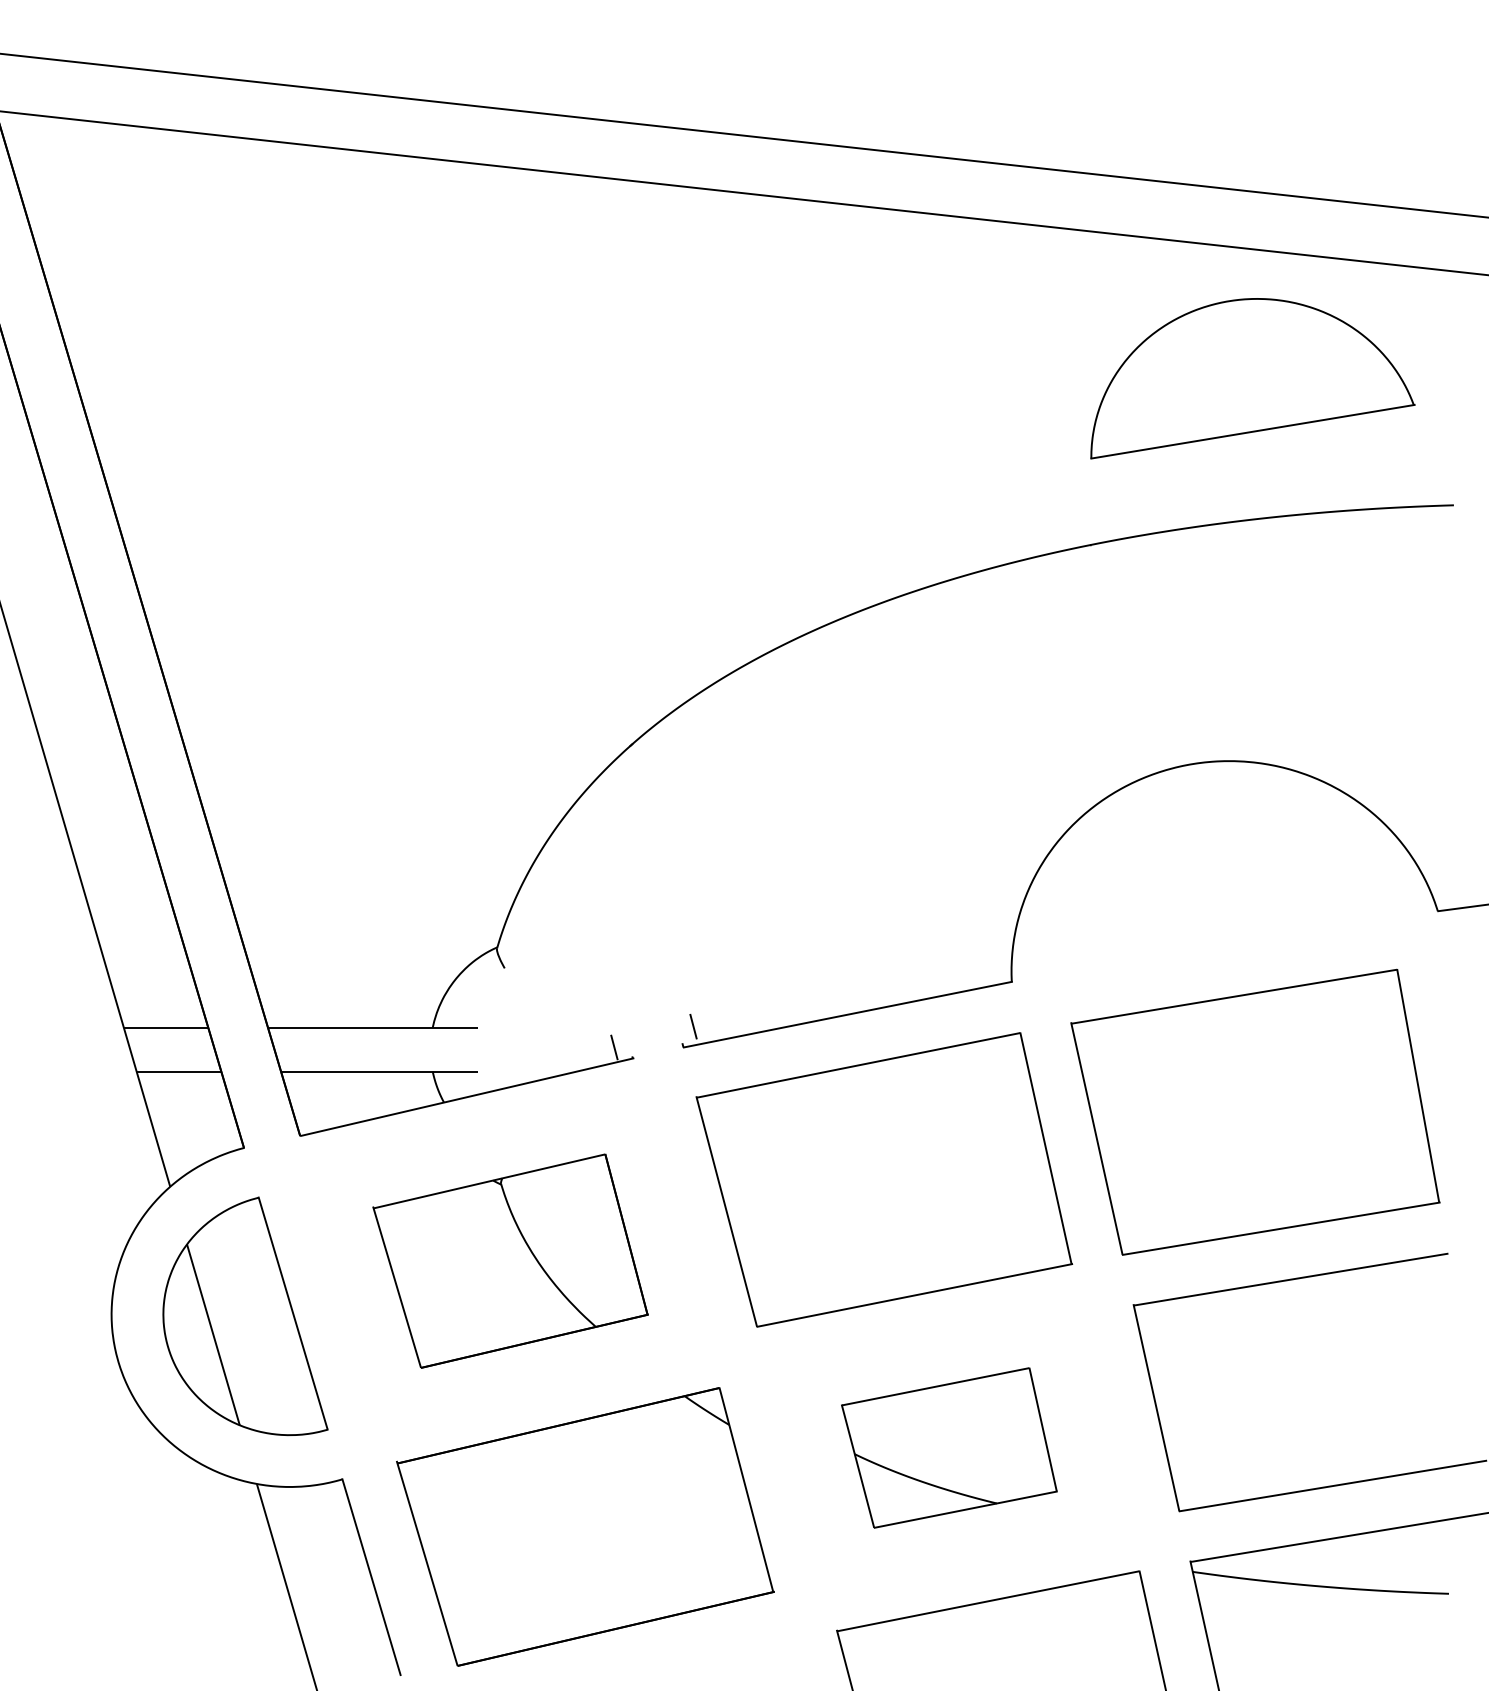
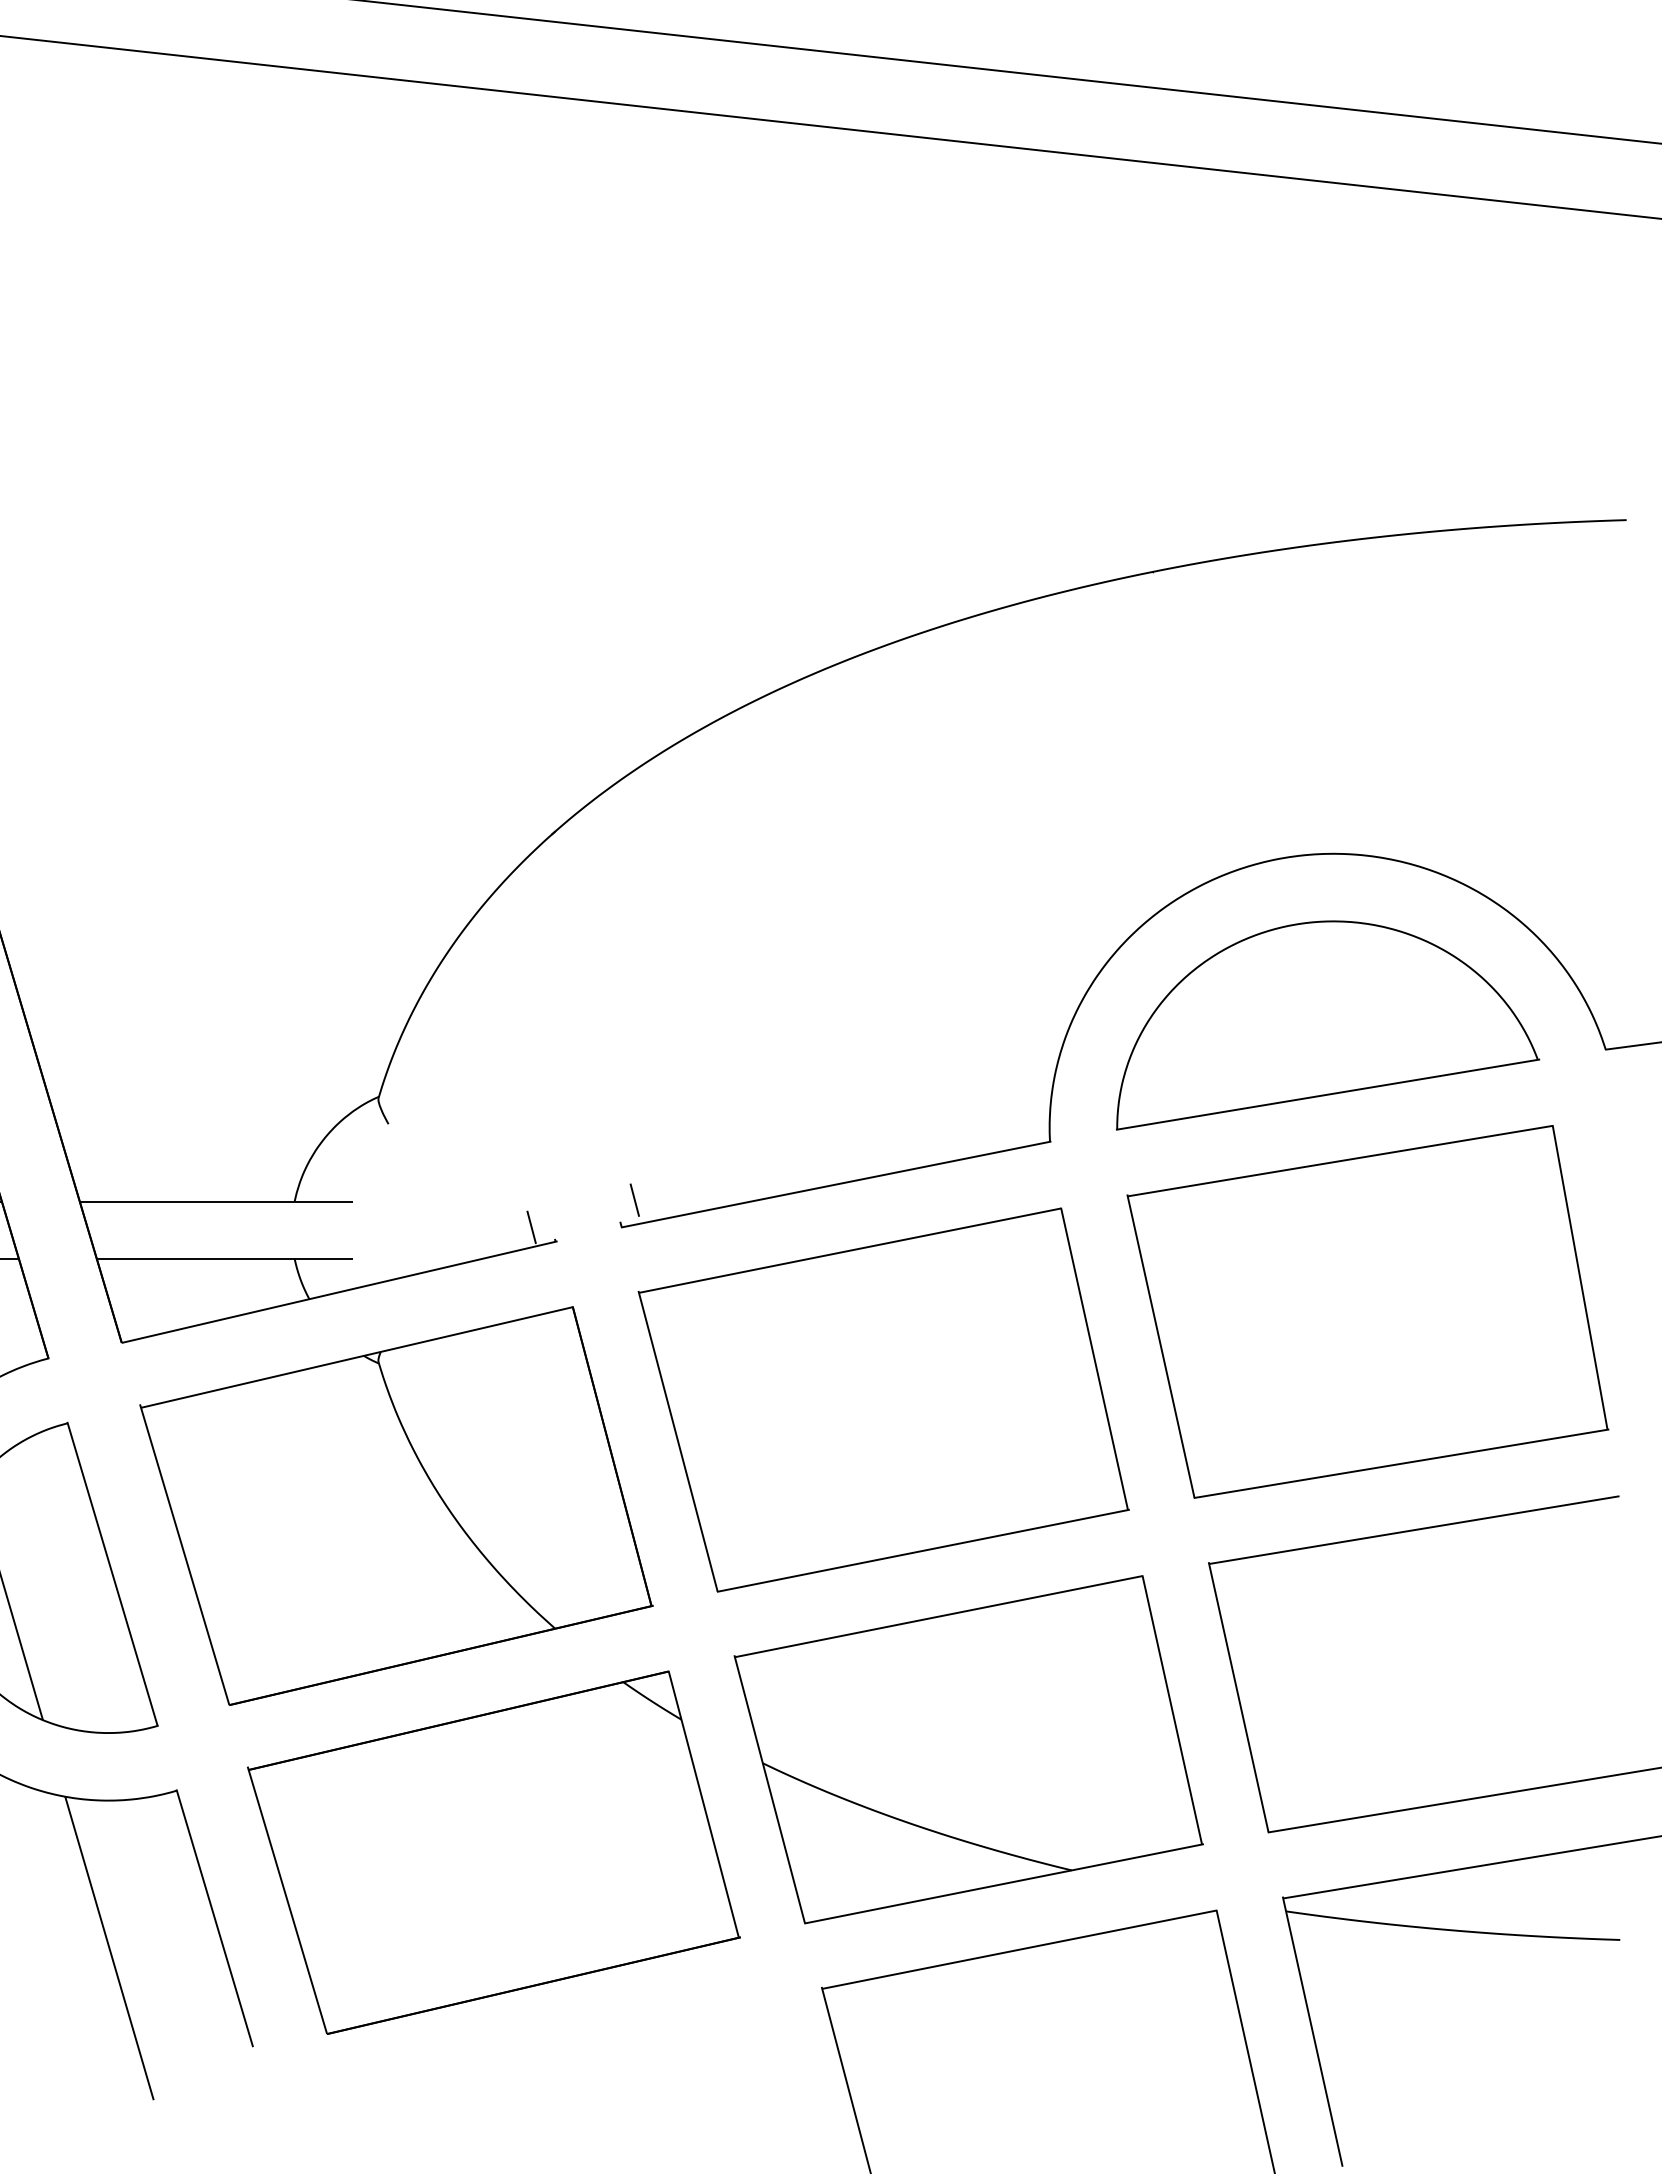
part: (1252, 378) -> (1327, 1025), moved
part: (510, 1260) -> (396, 1505), size x1.43
part: (949, 1447) -> (968, 1749), size x1.67

